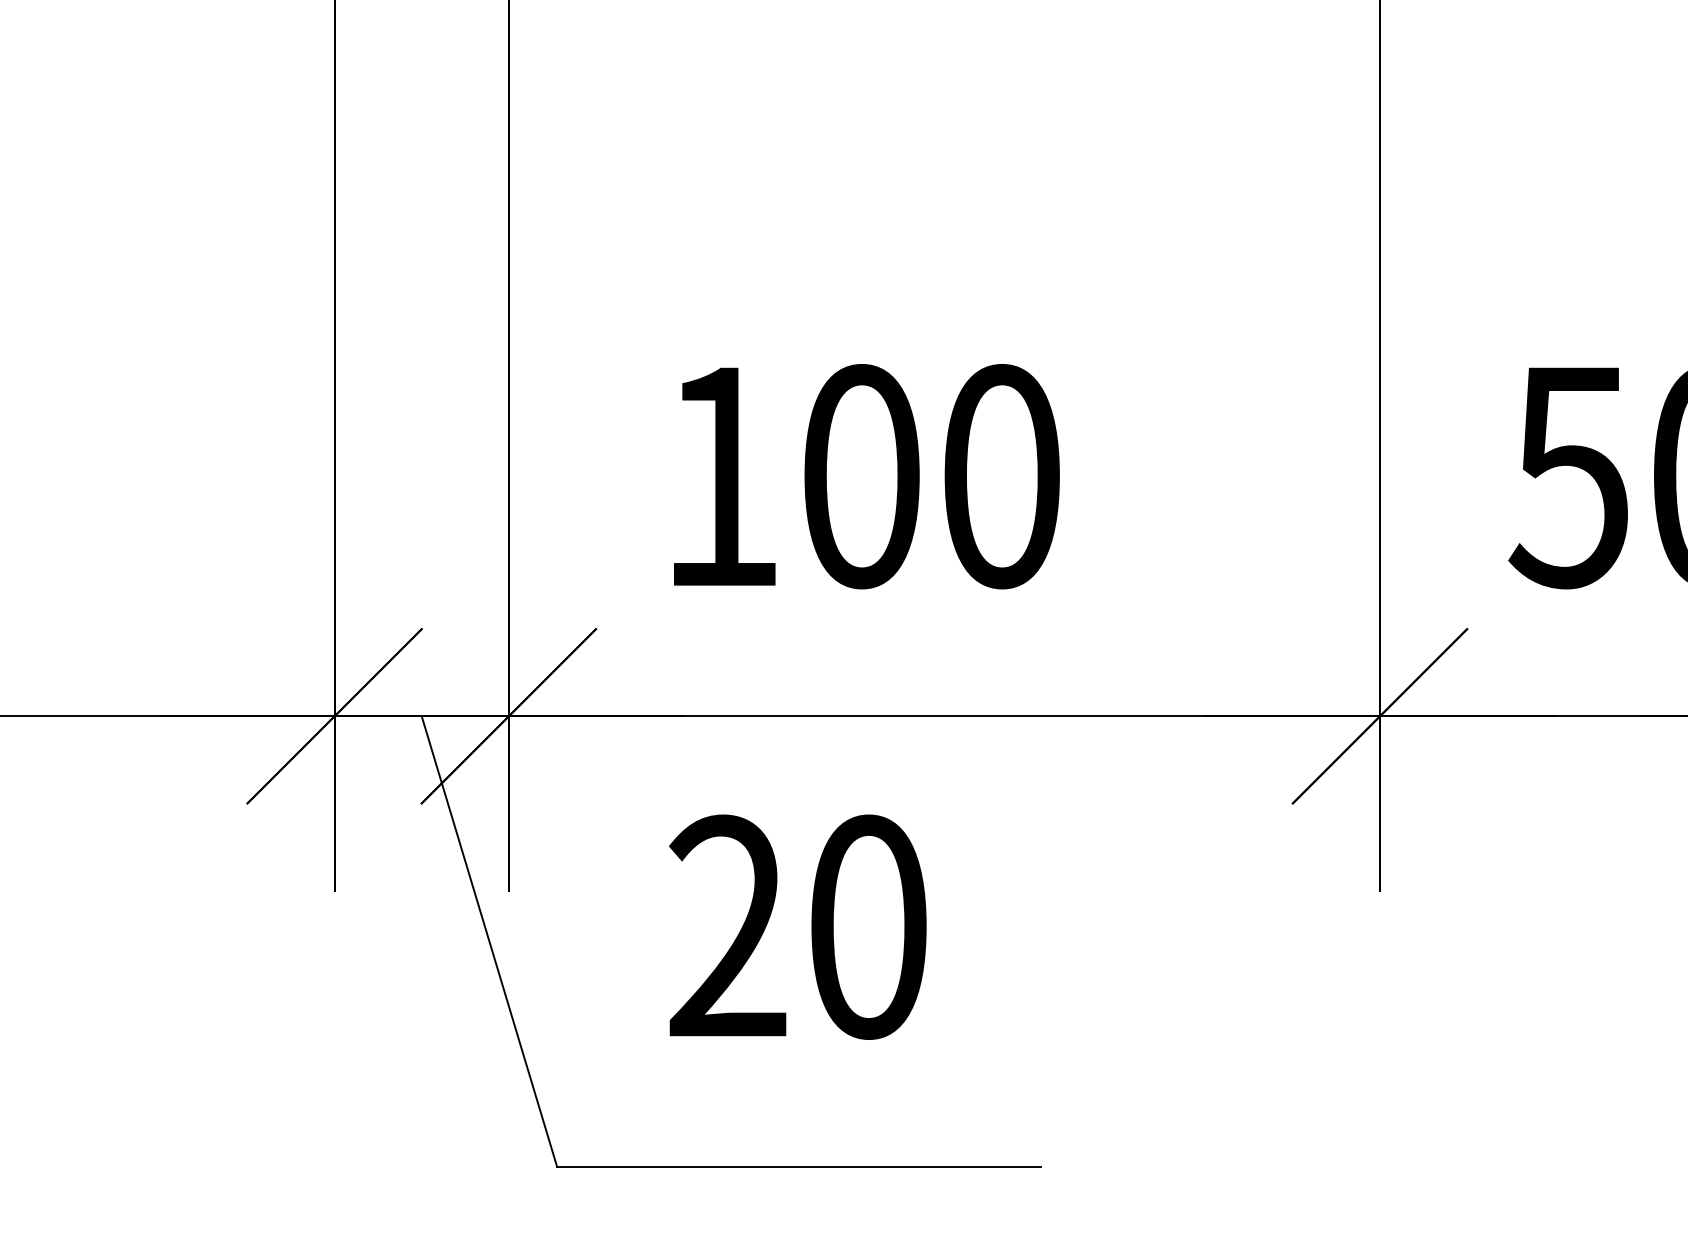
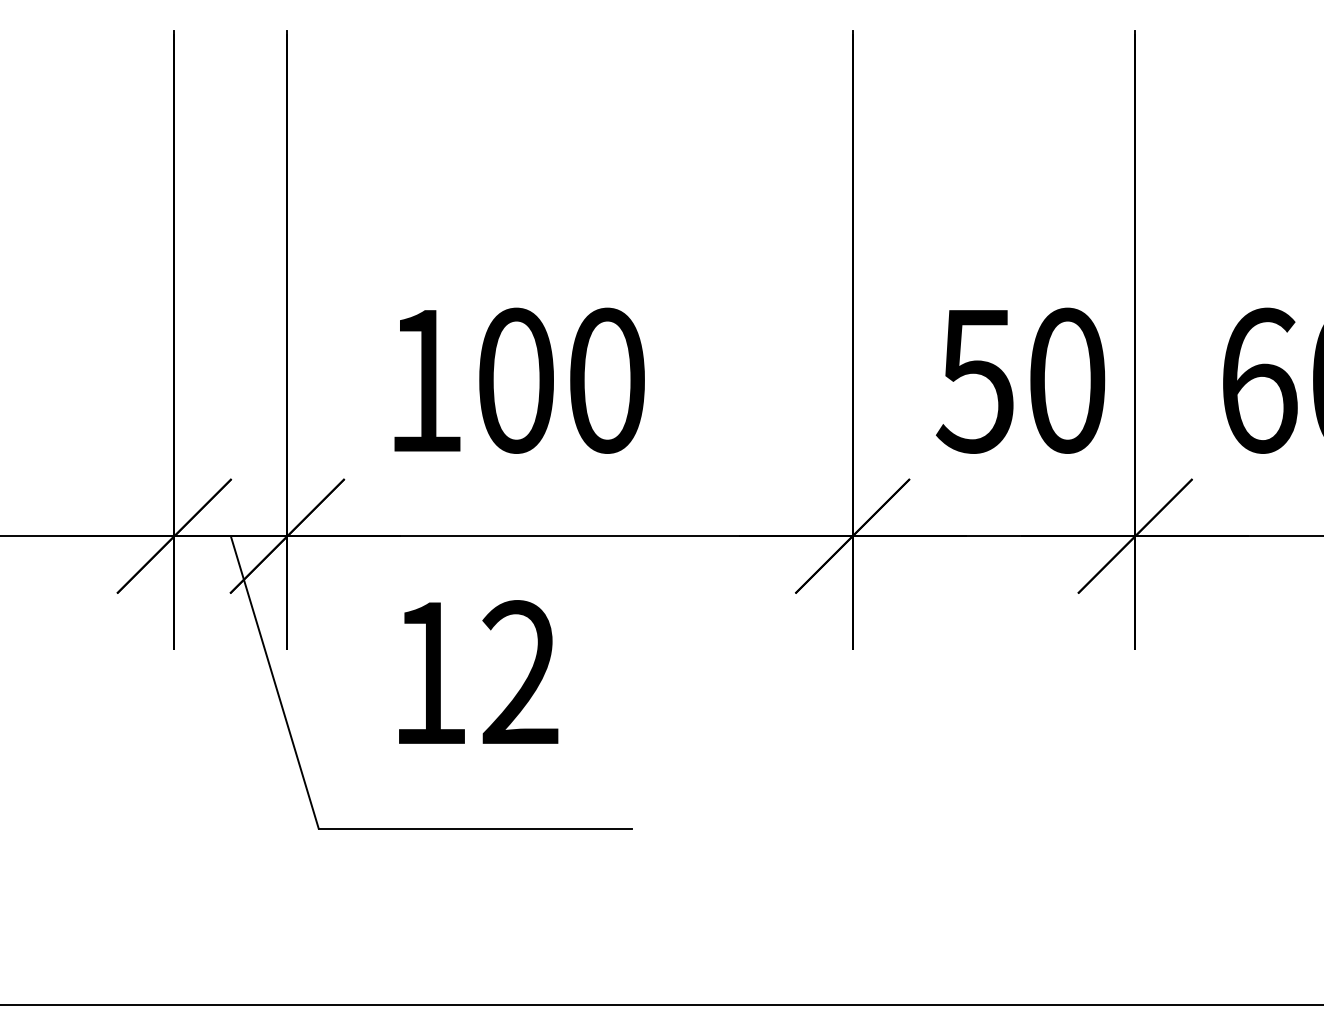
text: (797, 927) -> (474, 673), 20 -> 12

